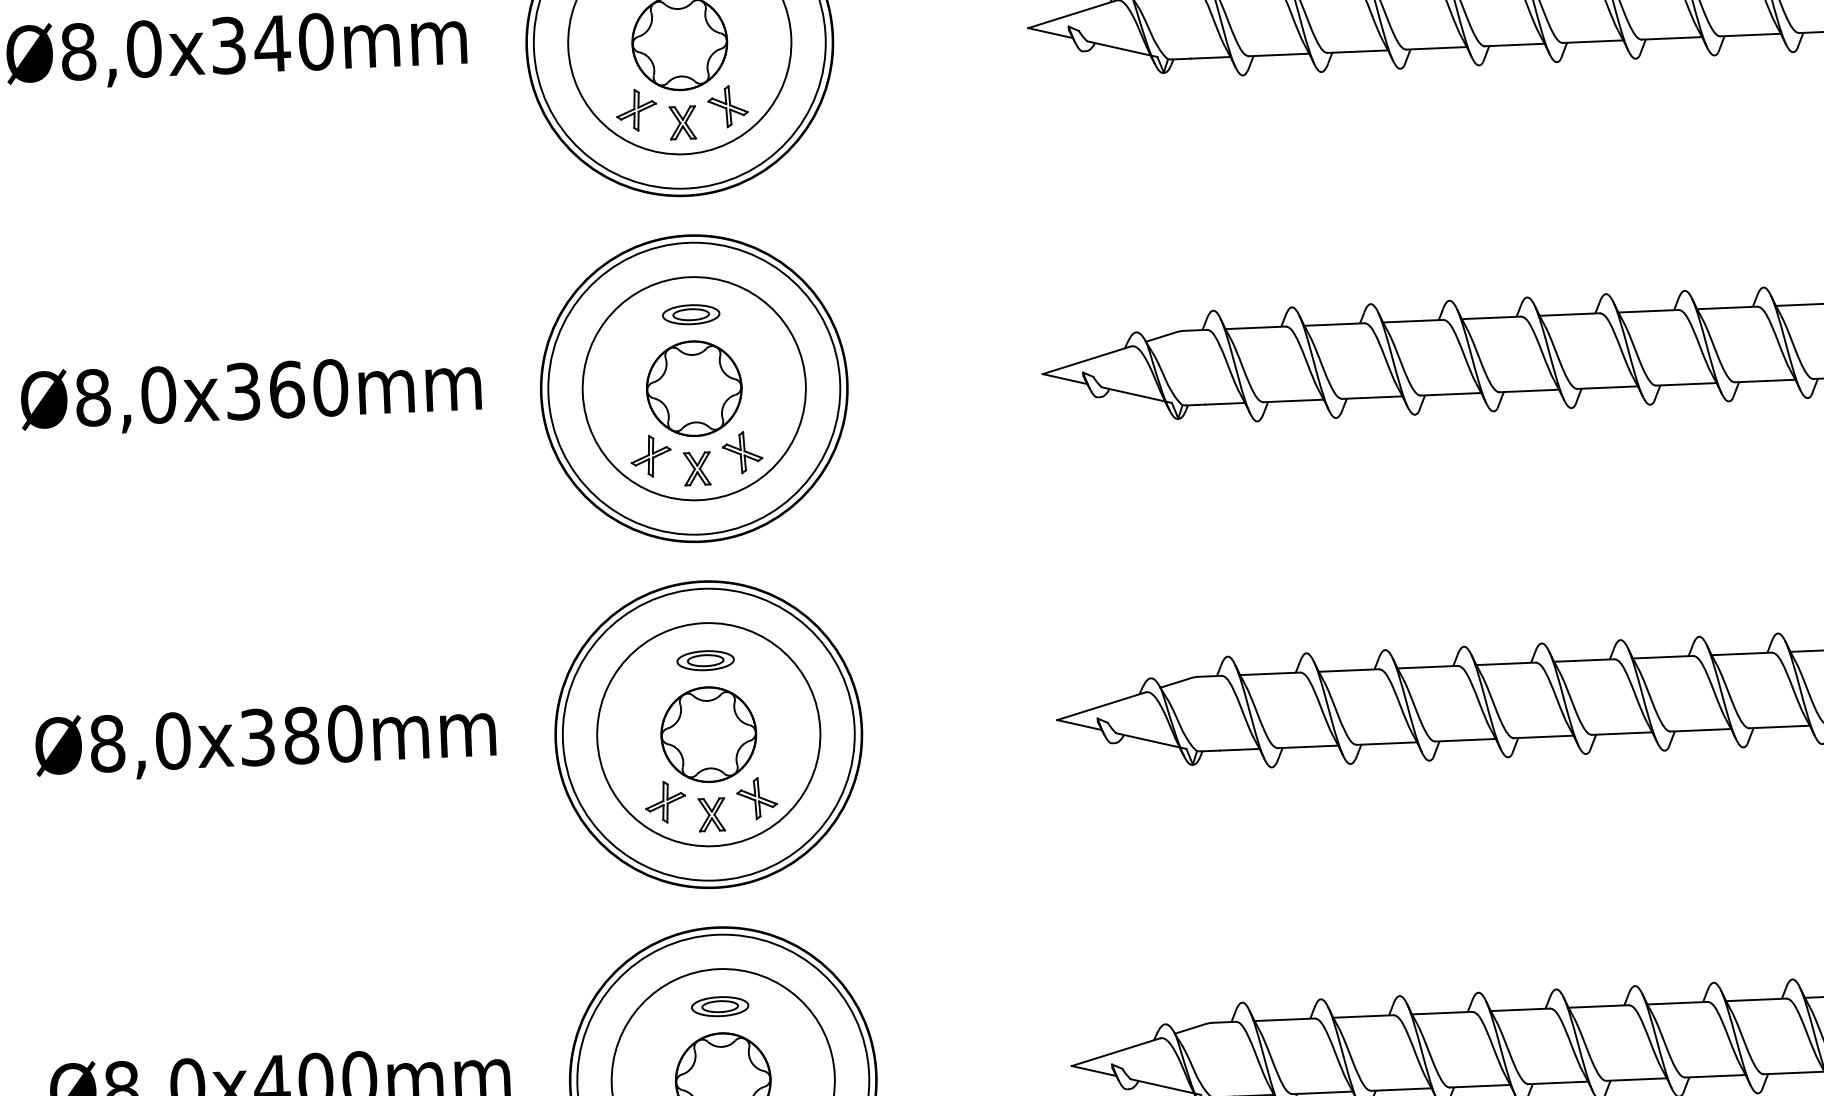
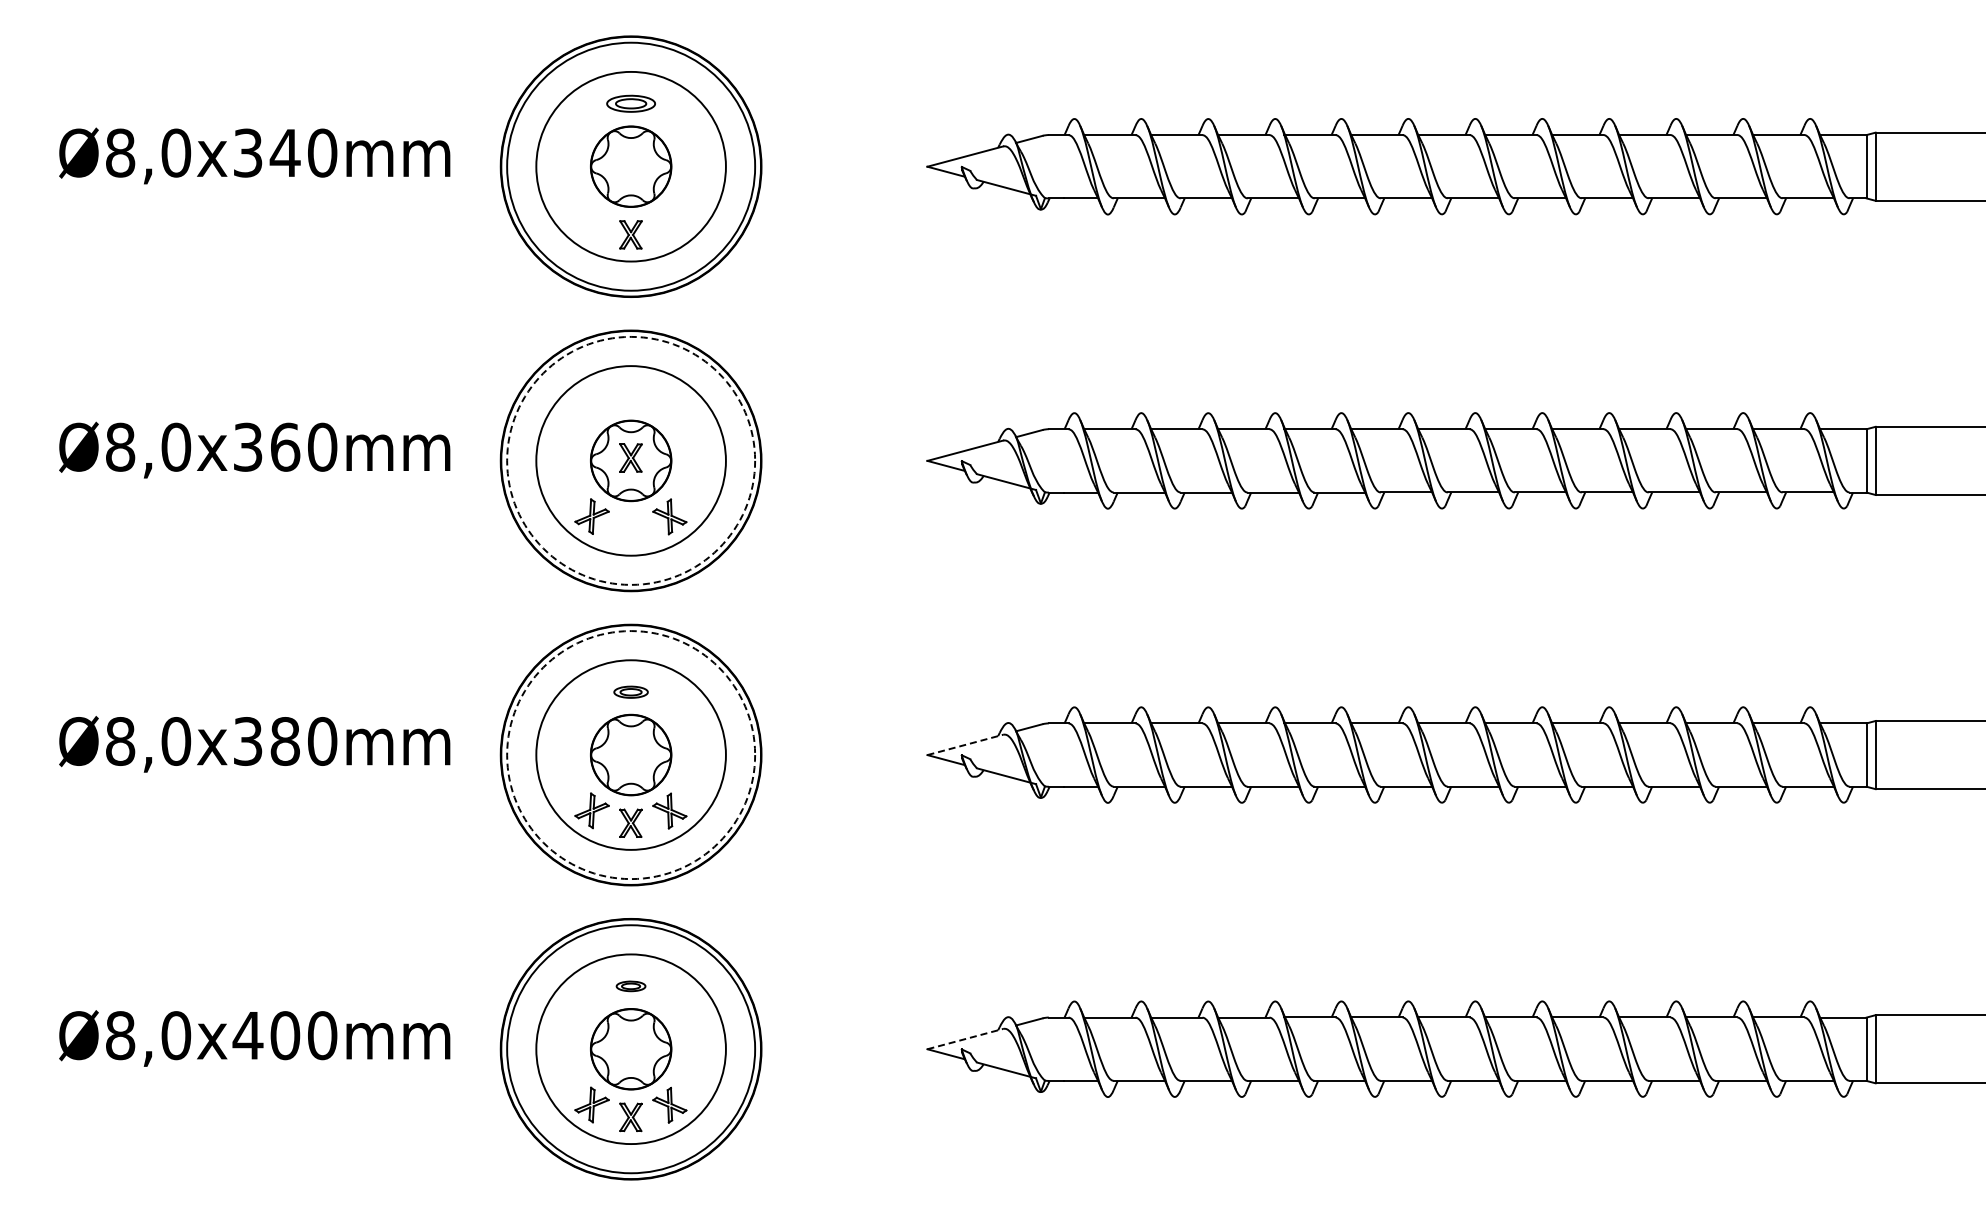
part: (727, 106) -> (669, 222), removed
part: (635, 110) -> (591, 222), removed
part: (690, 314) -> (630, 397), removed
circle: (694, 388) -> (631, 460), solid -> dashed
part: (696, 468) -> (630, 457), moved
part: (704, 661) -> (630, 692), size x0.7
line: (1101, 705) -> (965, 744), solid -> dashed
circle: (709, 735) -> (631, 755), solid -> dashed
part: (719, 1006) -> (630, 986), size x0.6
line: (1115, 1051) -> (965, 1038), solid -> dashed

